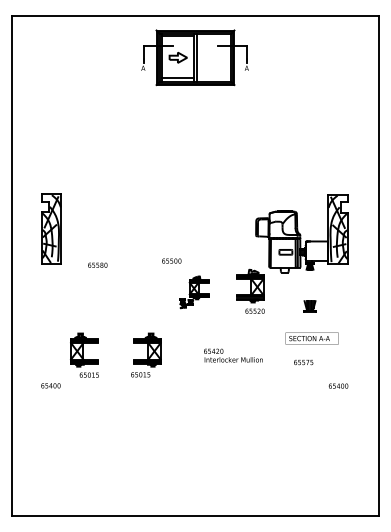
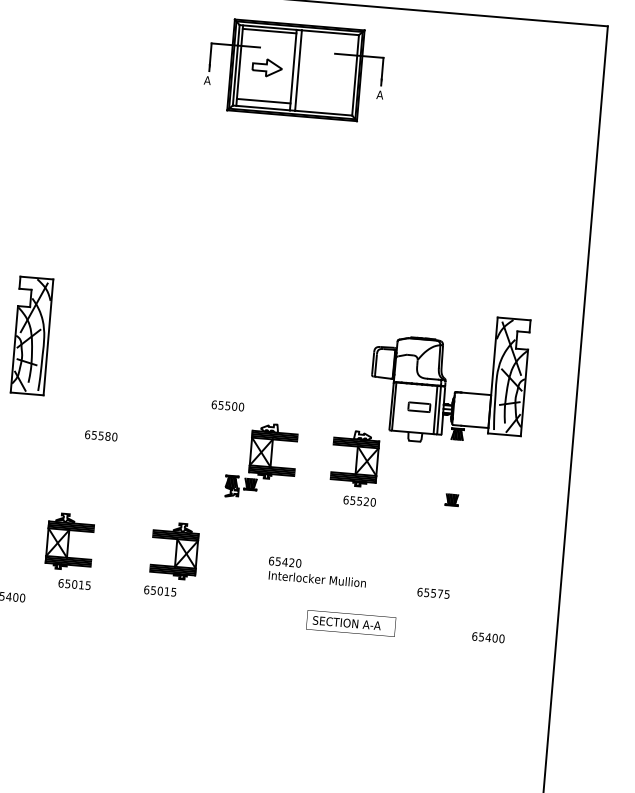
text: (97, 264) -> (100, 434), moved
part: (194, 291) -> (261, 459), size x1.43
part: (309, 305) -> (451, 499), size x0.62
text: (311, 338) -> (350, 623), moved

